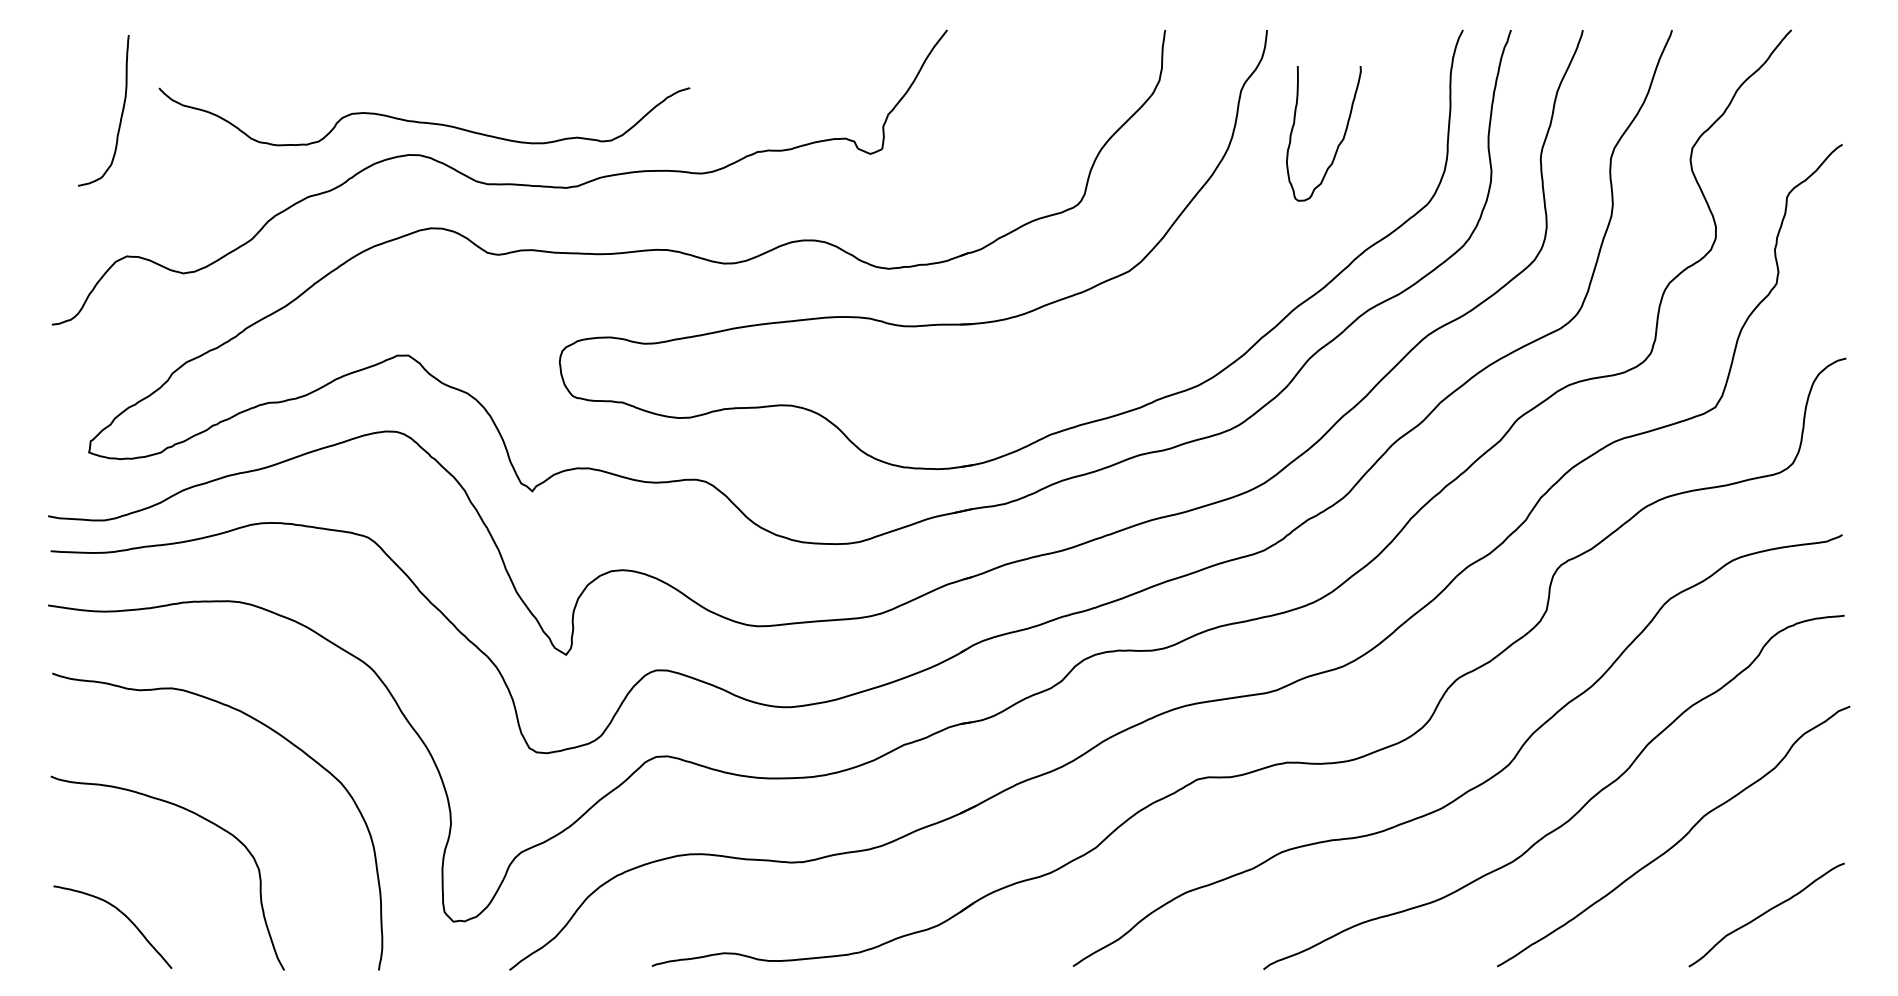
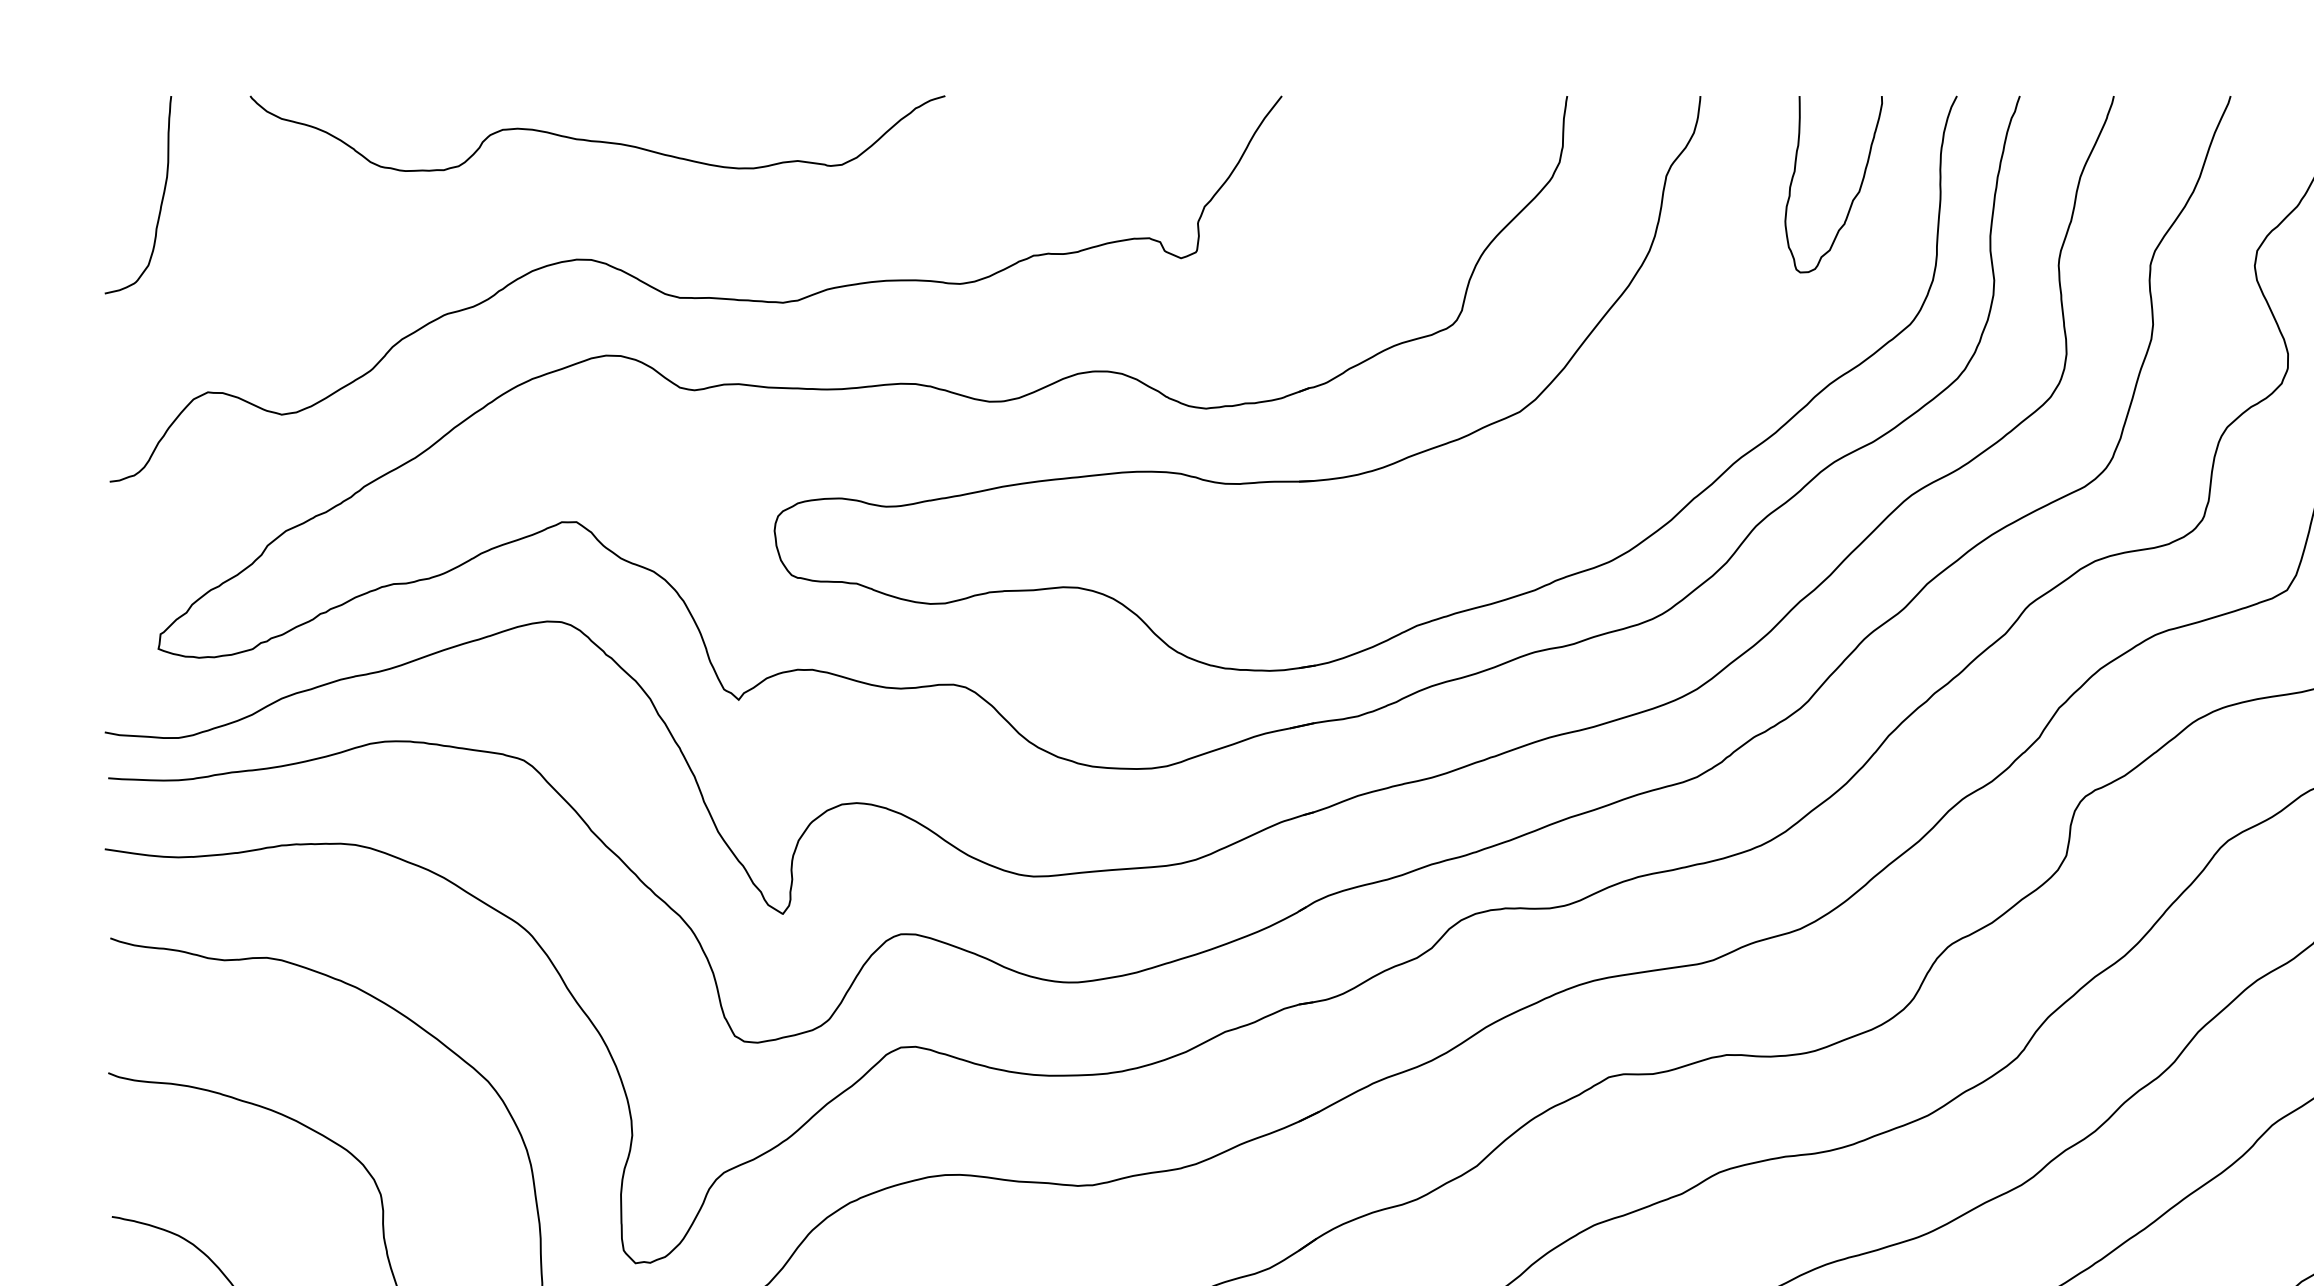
curve: (121, 111) -> (161, 196), moved
curve: (424, 121) -> (597, 139), moved
curve: (1339, 142) -> (1854, 196), moved

